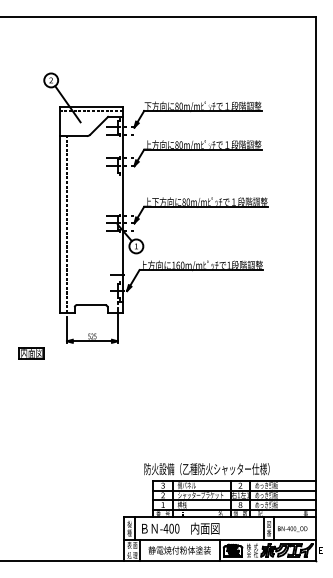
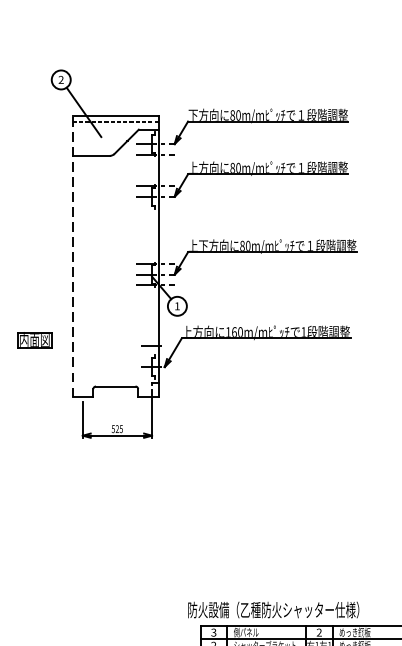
line: (59, 210) -> (72, 257), solid -> dashed
line: (67, 224) -> (83, 276), removed
part: (31, 353) -> (34, 340), moved

